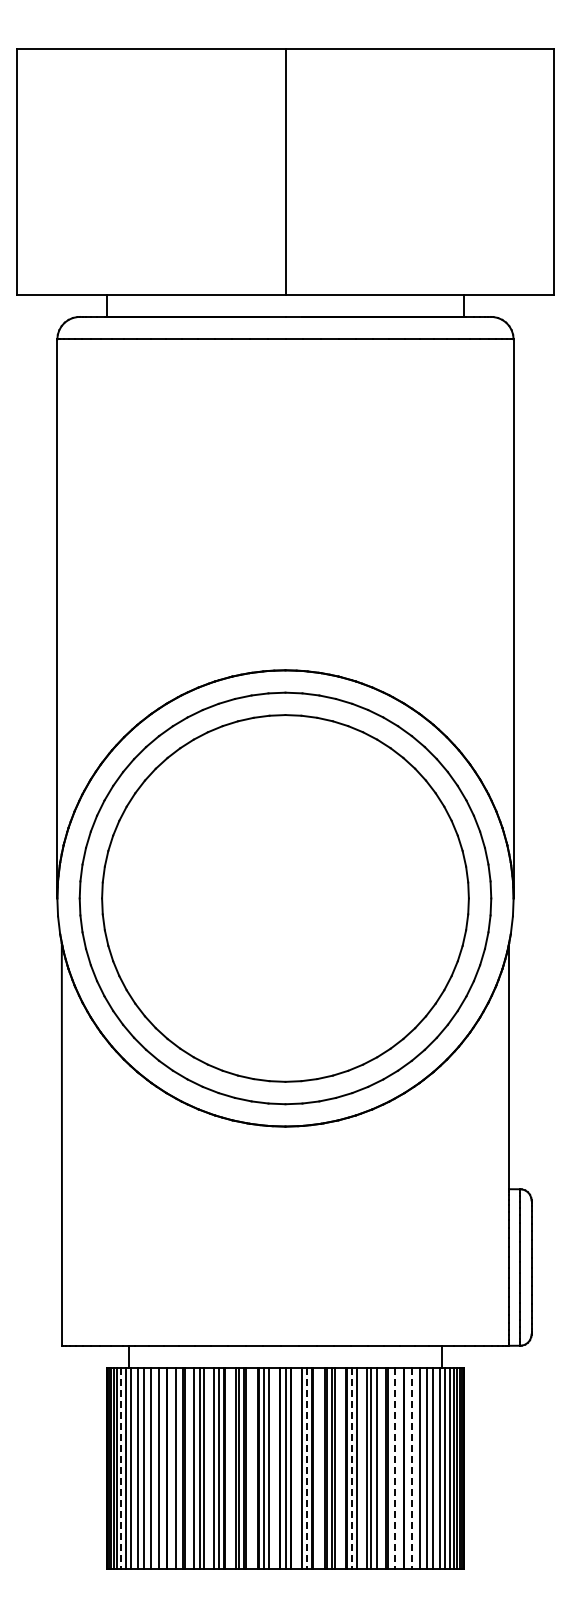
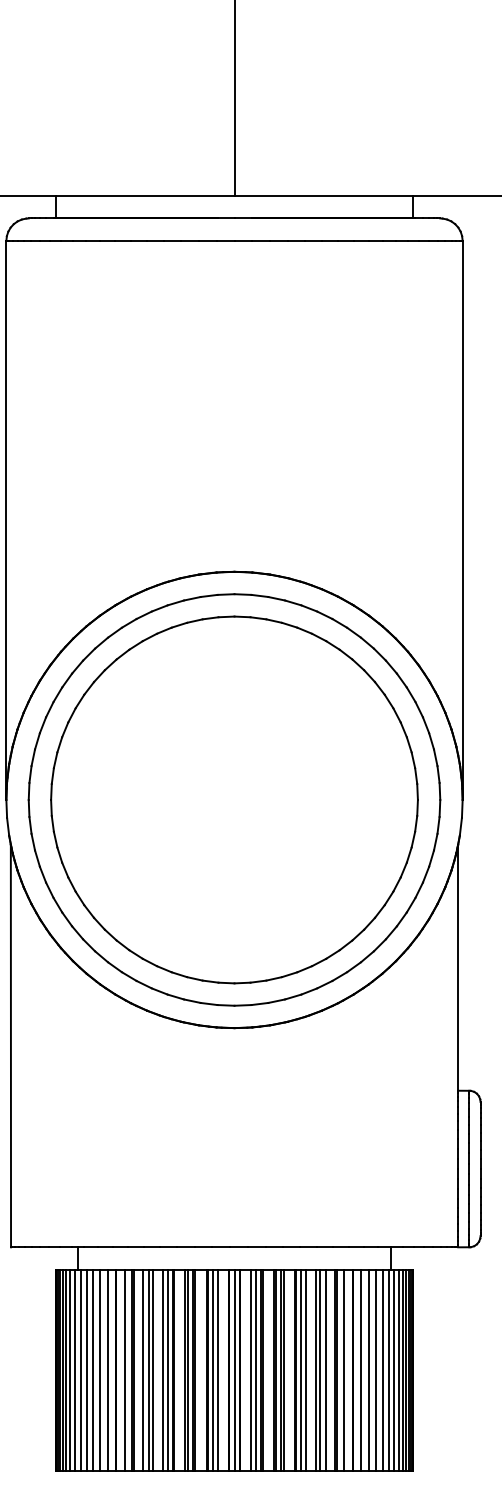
line: (121, 1468) -> (70, 1370), dashed -> solid
line: (306, 1468) -> (255, 1370), dashed -> solid
line: (352, 1468) -> (301, 1370), dashed -> solid
line: (395, 1468) -> (344, 1370), dashed -> solid
line: (412, 1468) -> (361, 1370), dashed -> solid

